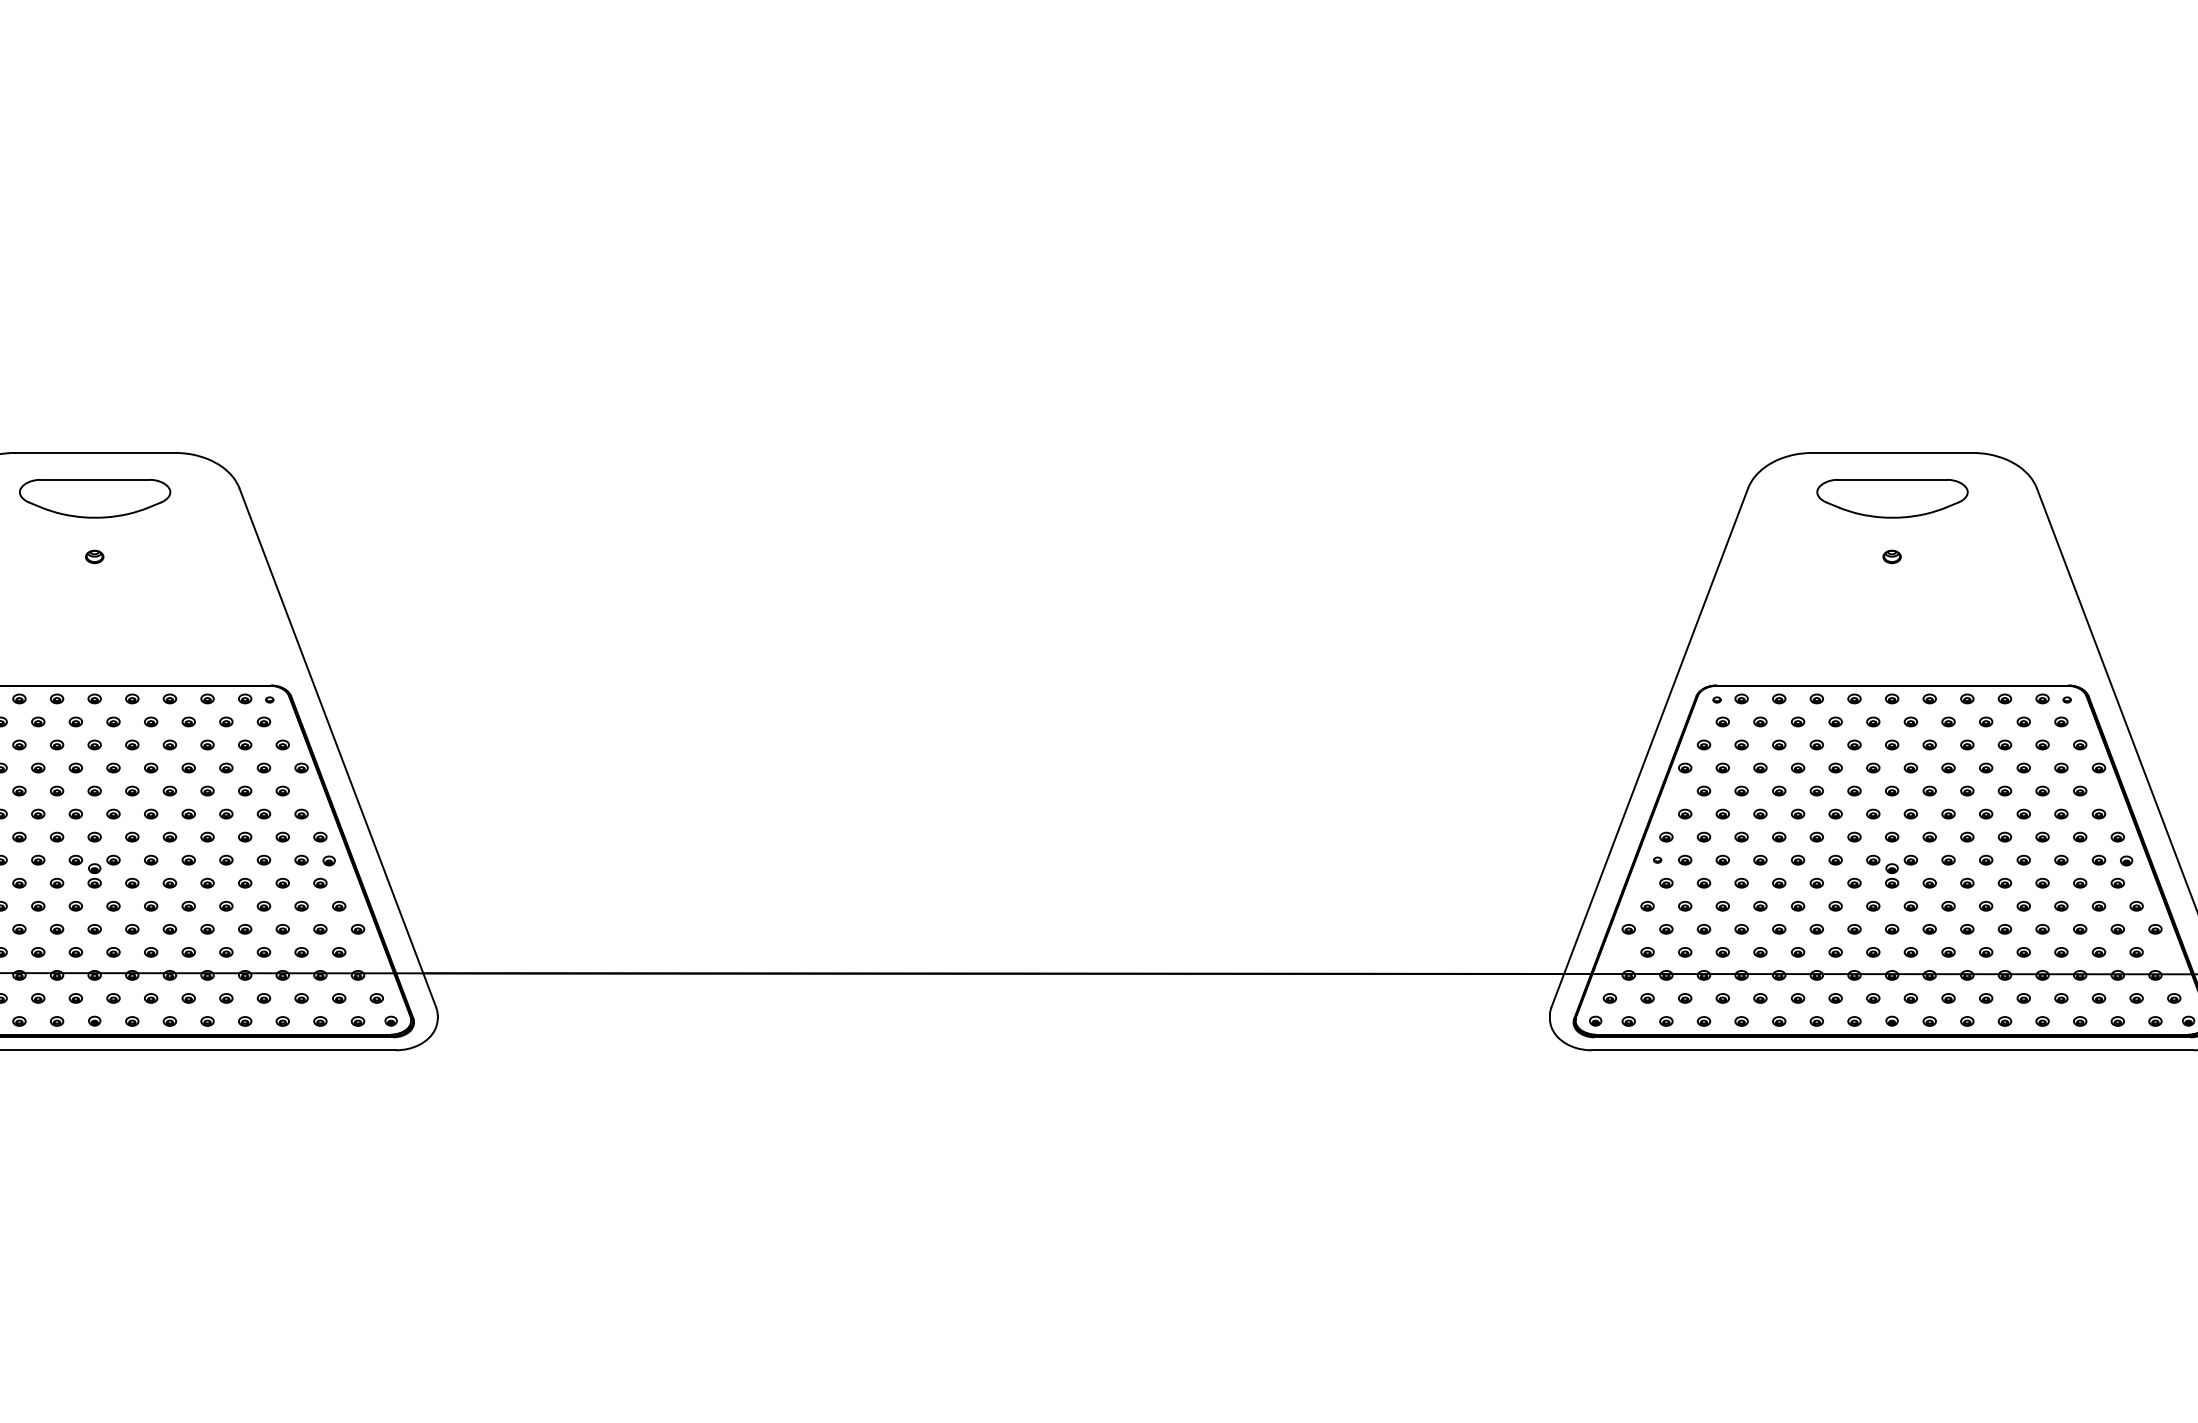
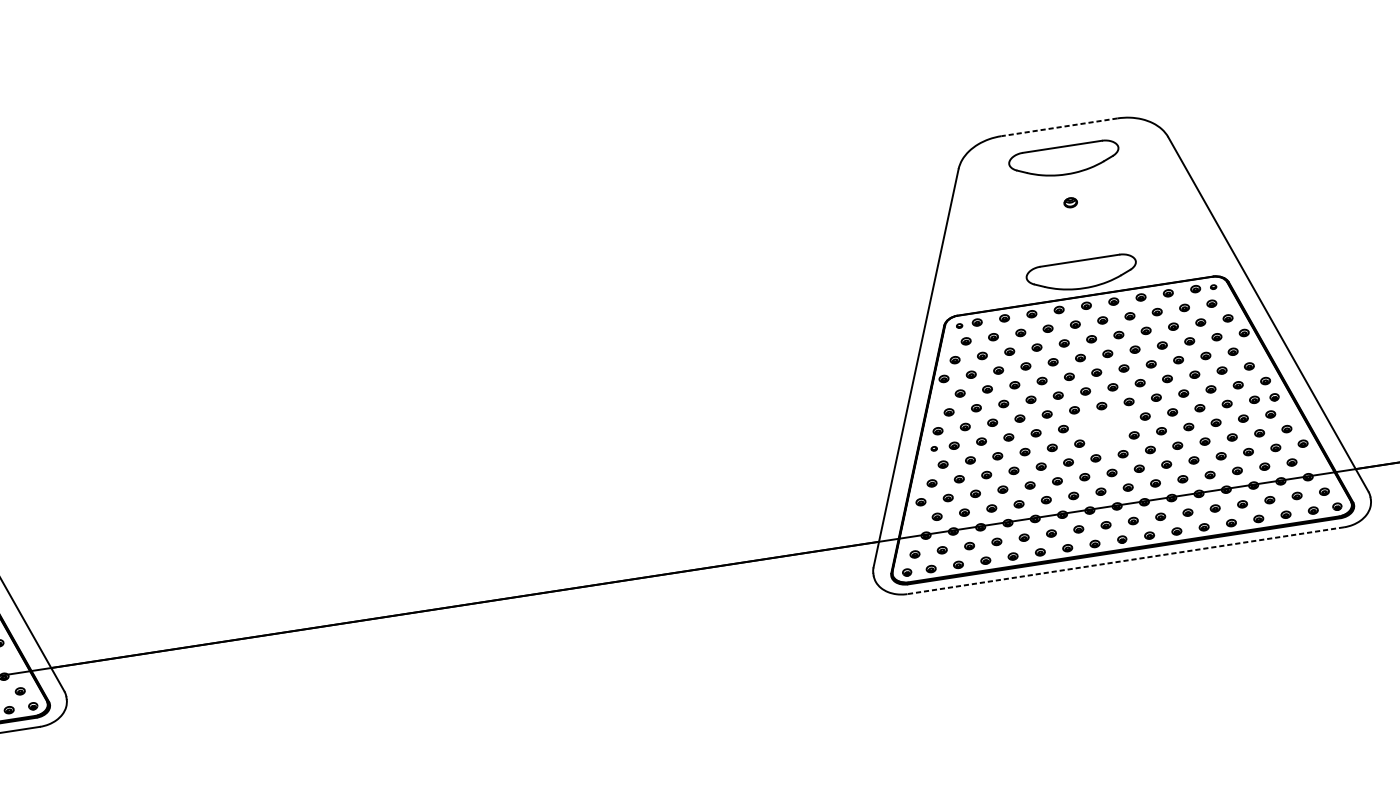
line: (1892, 452) -> (1059, 126), solid -> dashed
part: (1892, 655) -> (1081, 274), added
part: (1891, 871) -> (1105, 431), removed
line: (1892, 1050) -> (1125, 560), solid -> dashed

